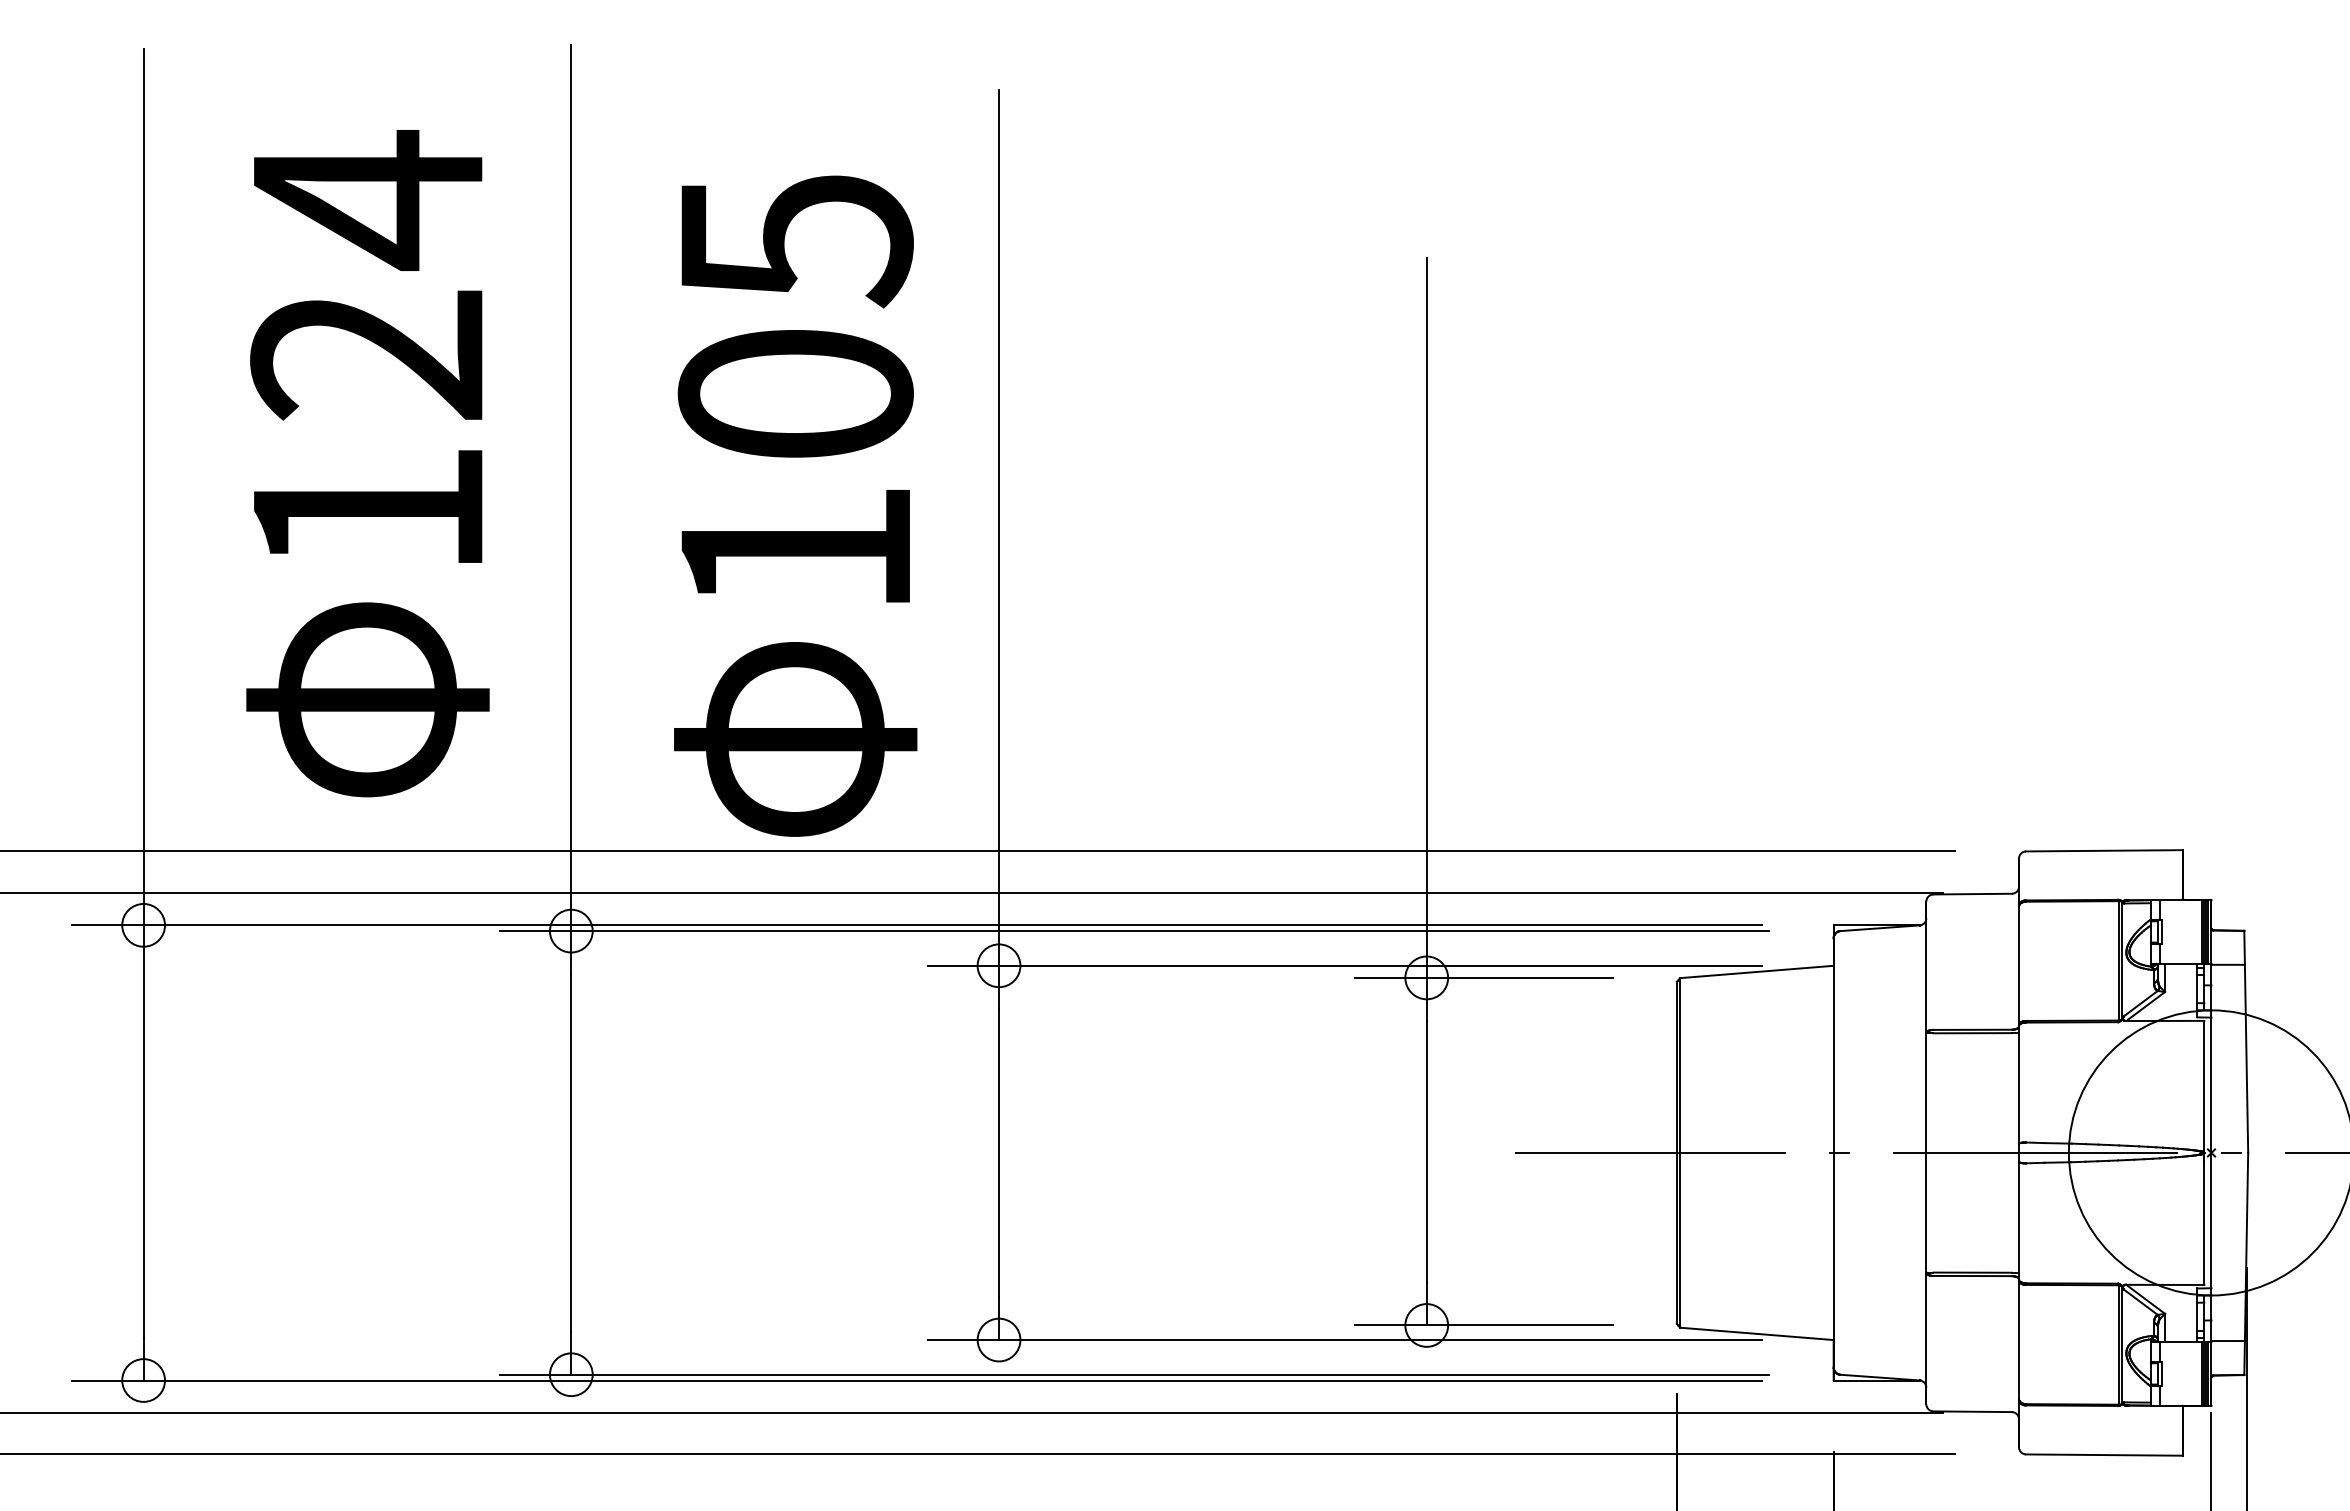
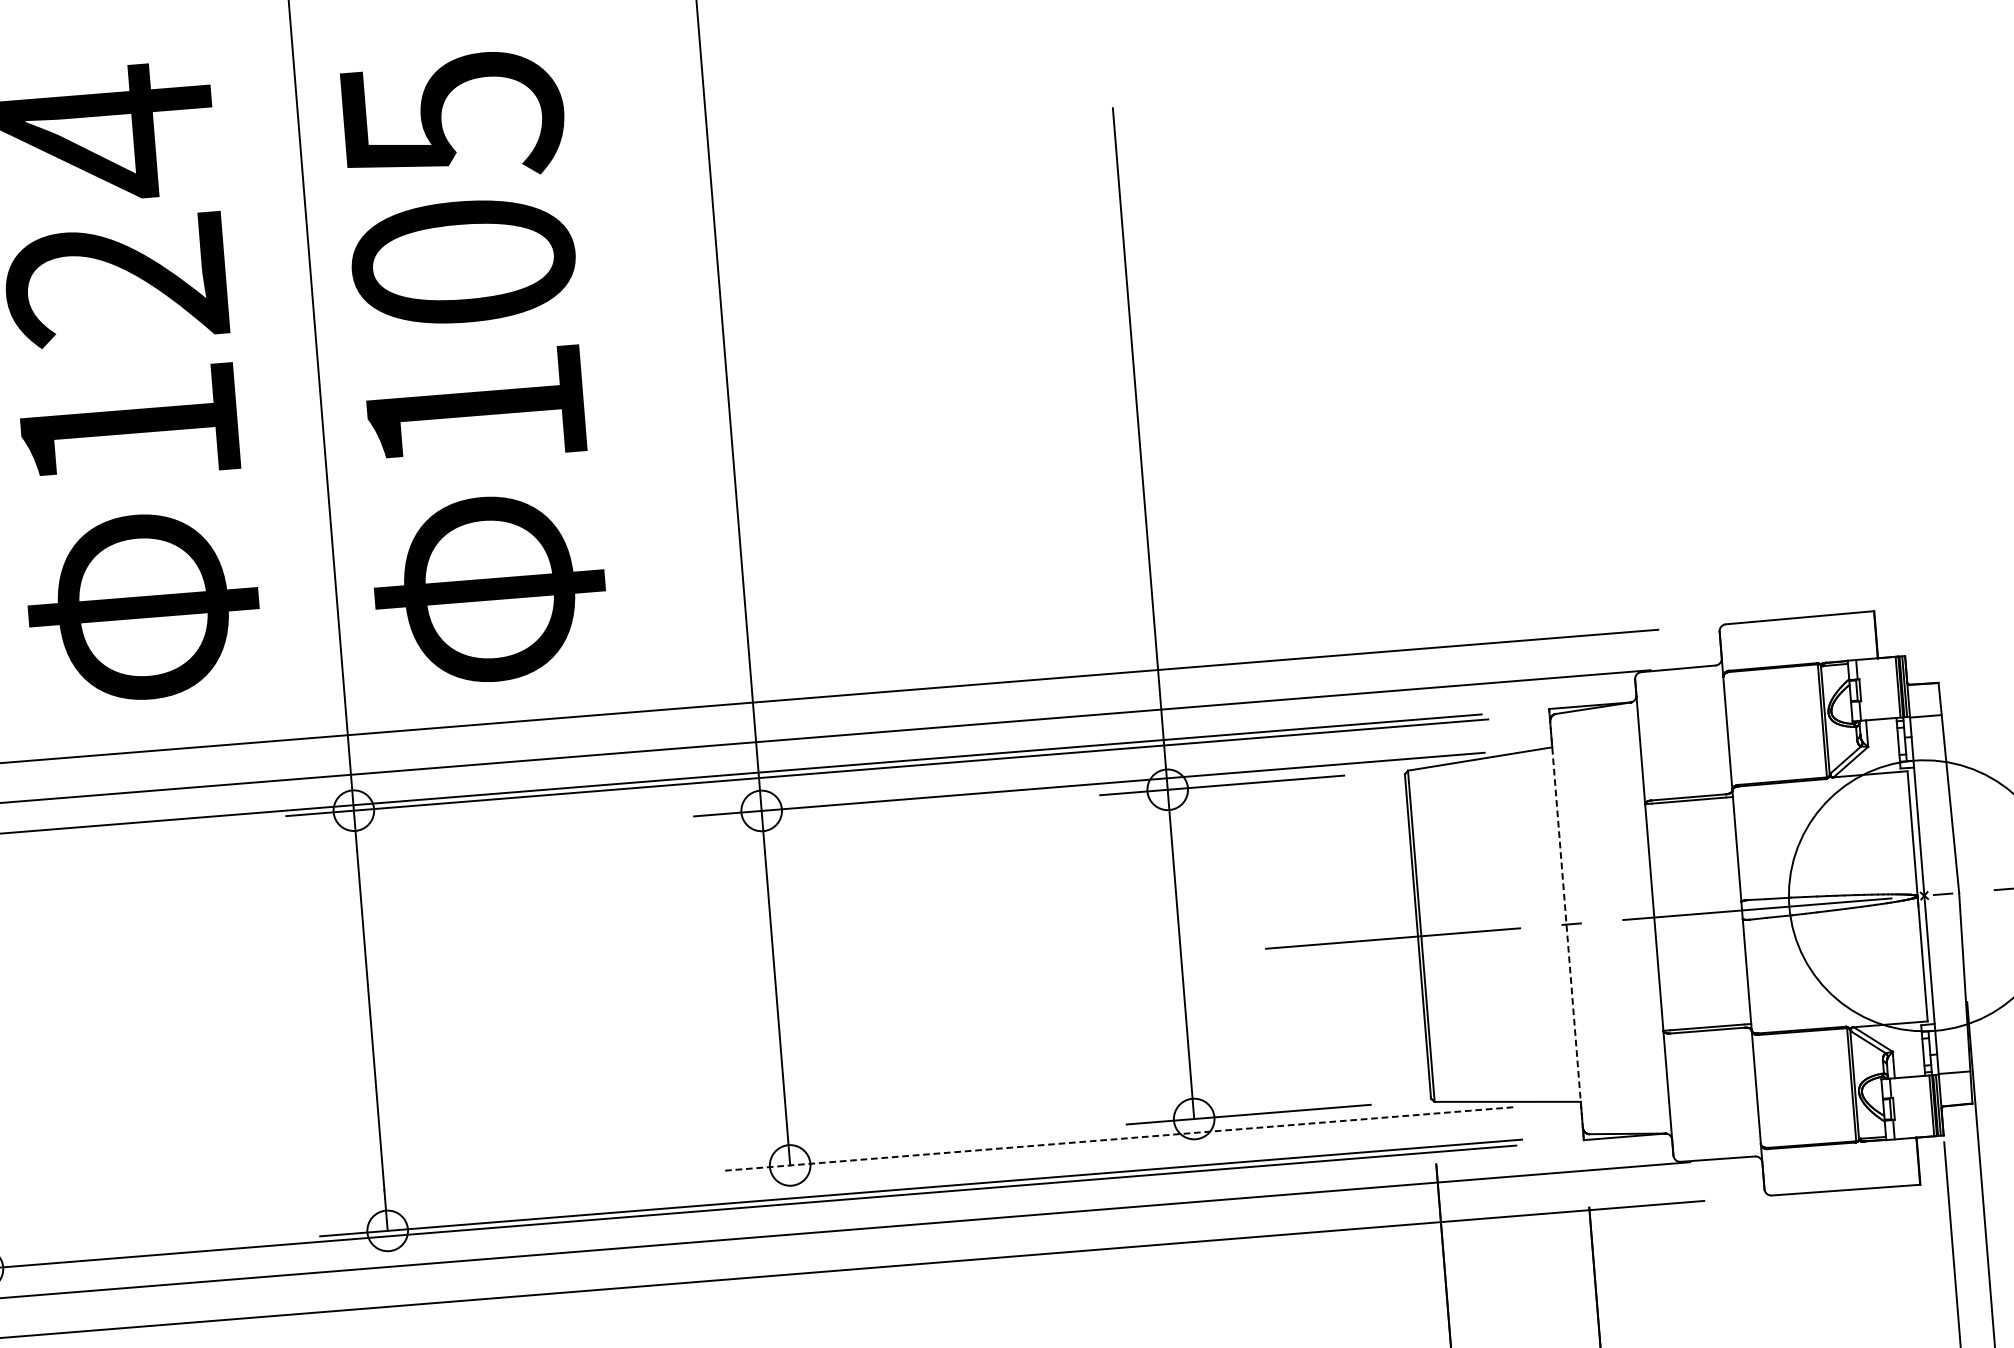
text: (795, 505) -> (471, 367), moved
line: (1833, 1152) -> (1566, 924), solid -> dashed
line: (1344, 1340) -> (1117, 1139), solid -> dashed

